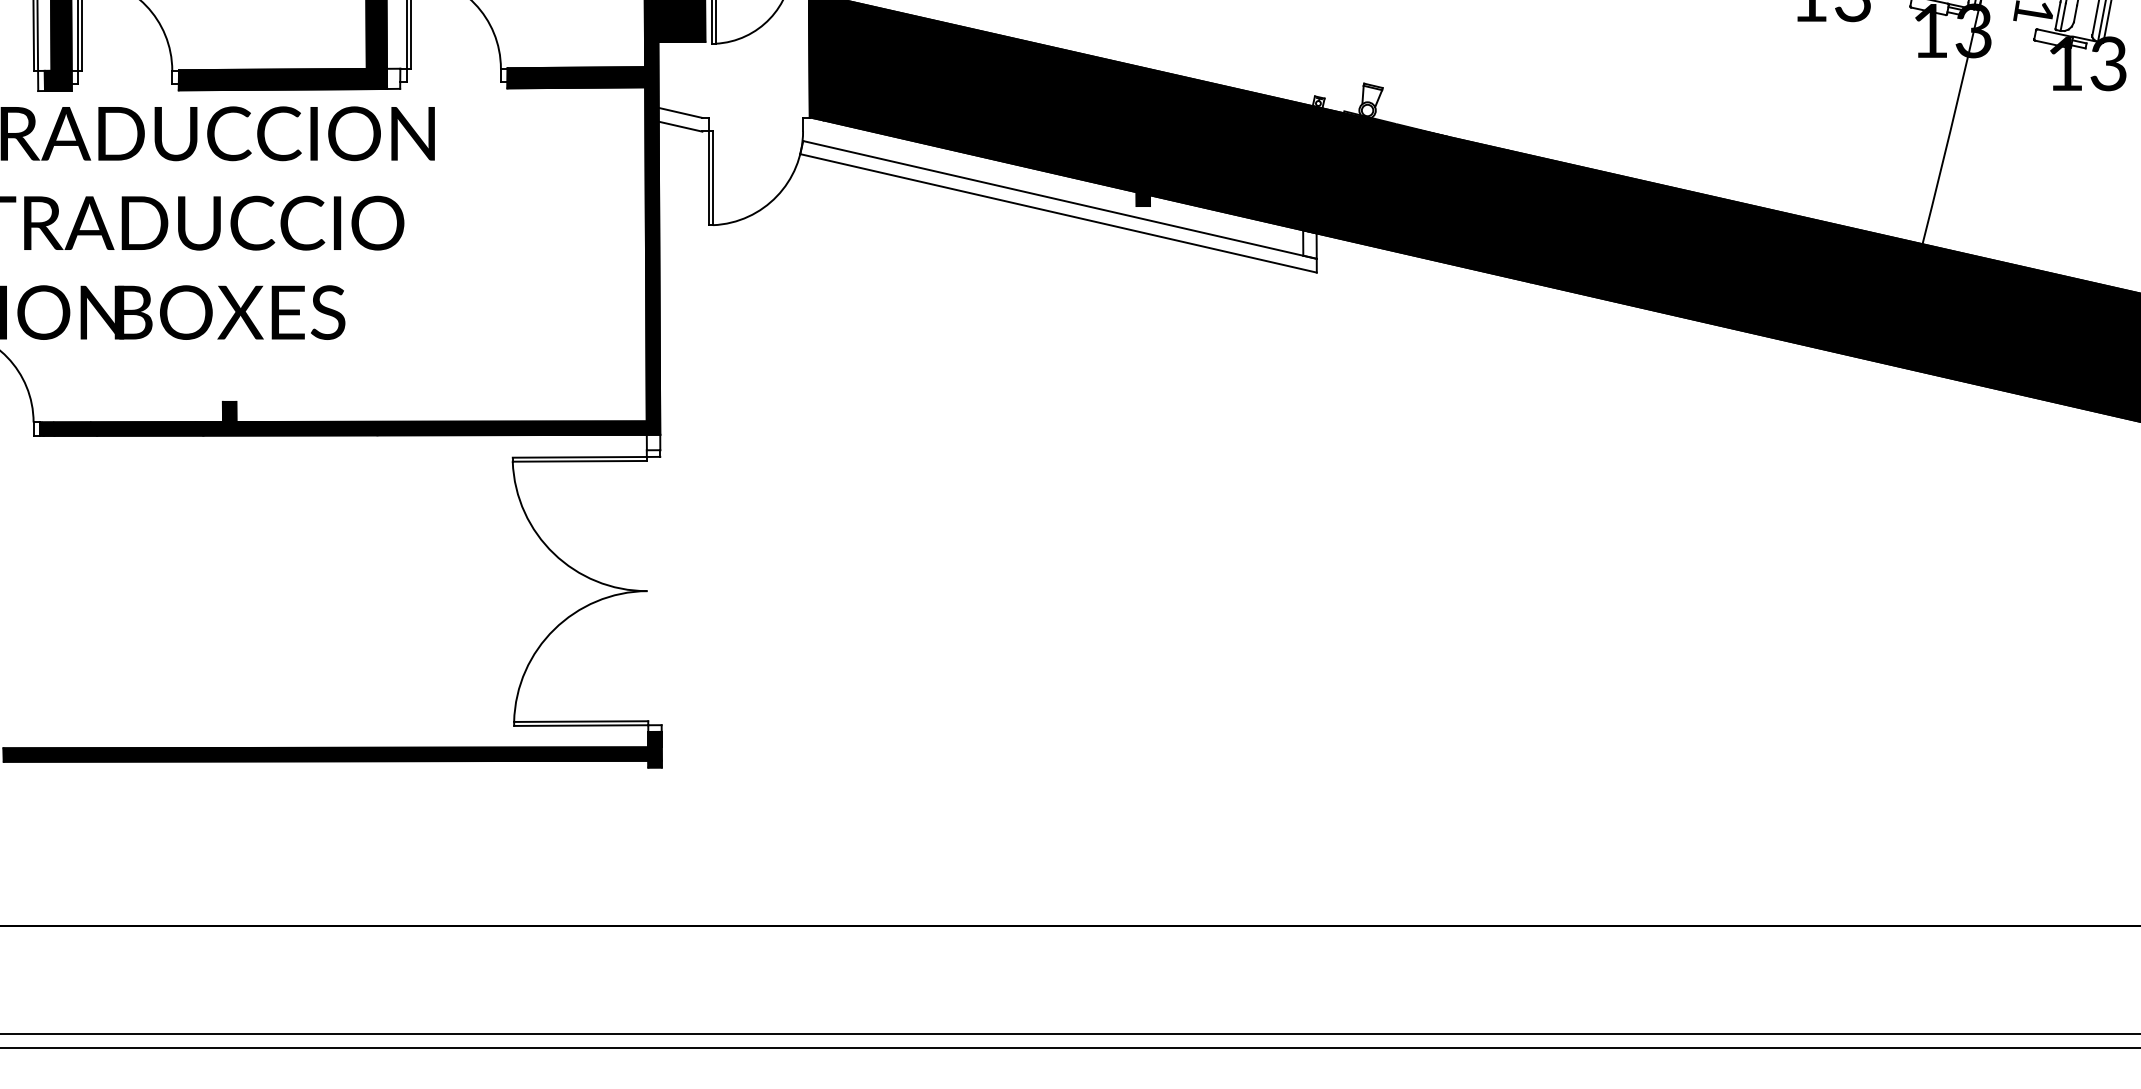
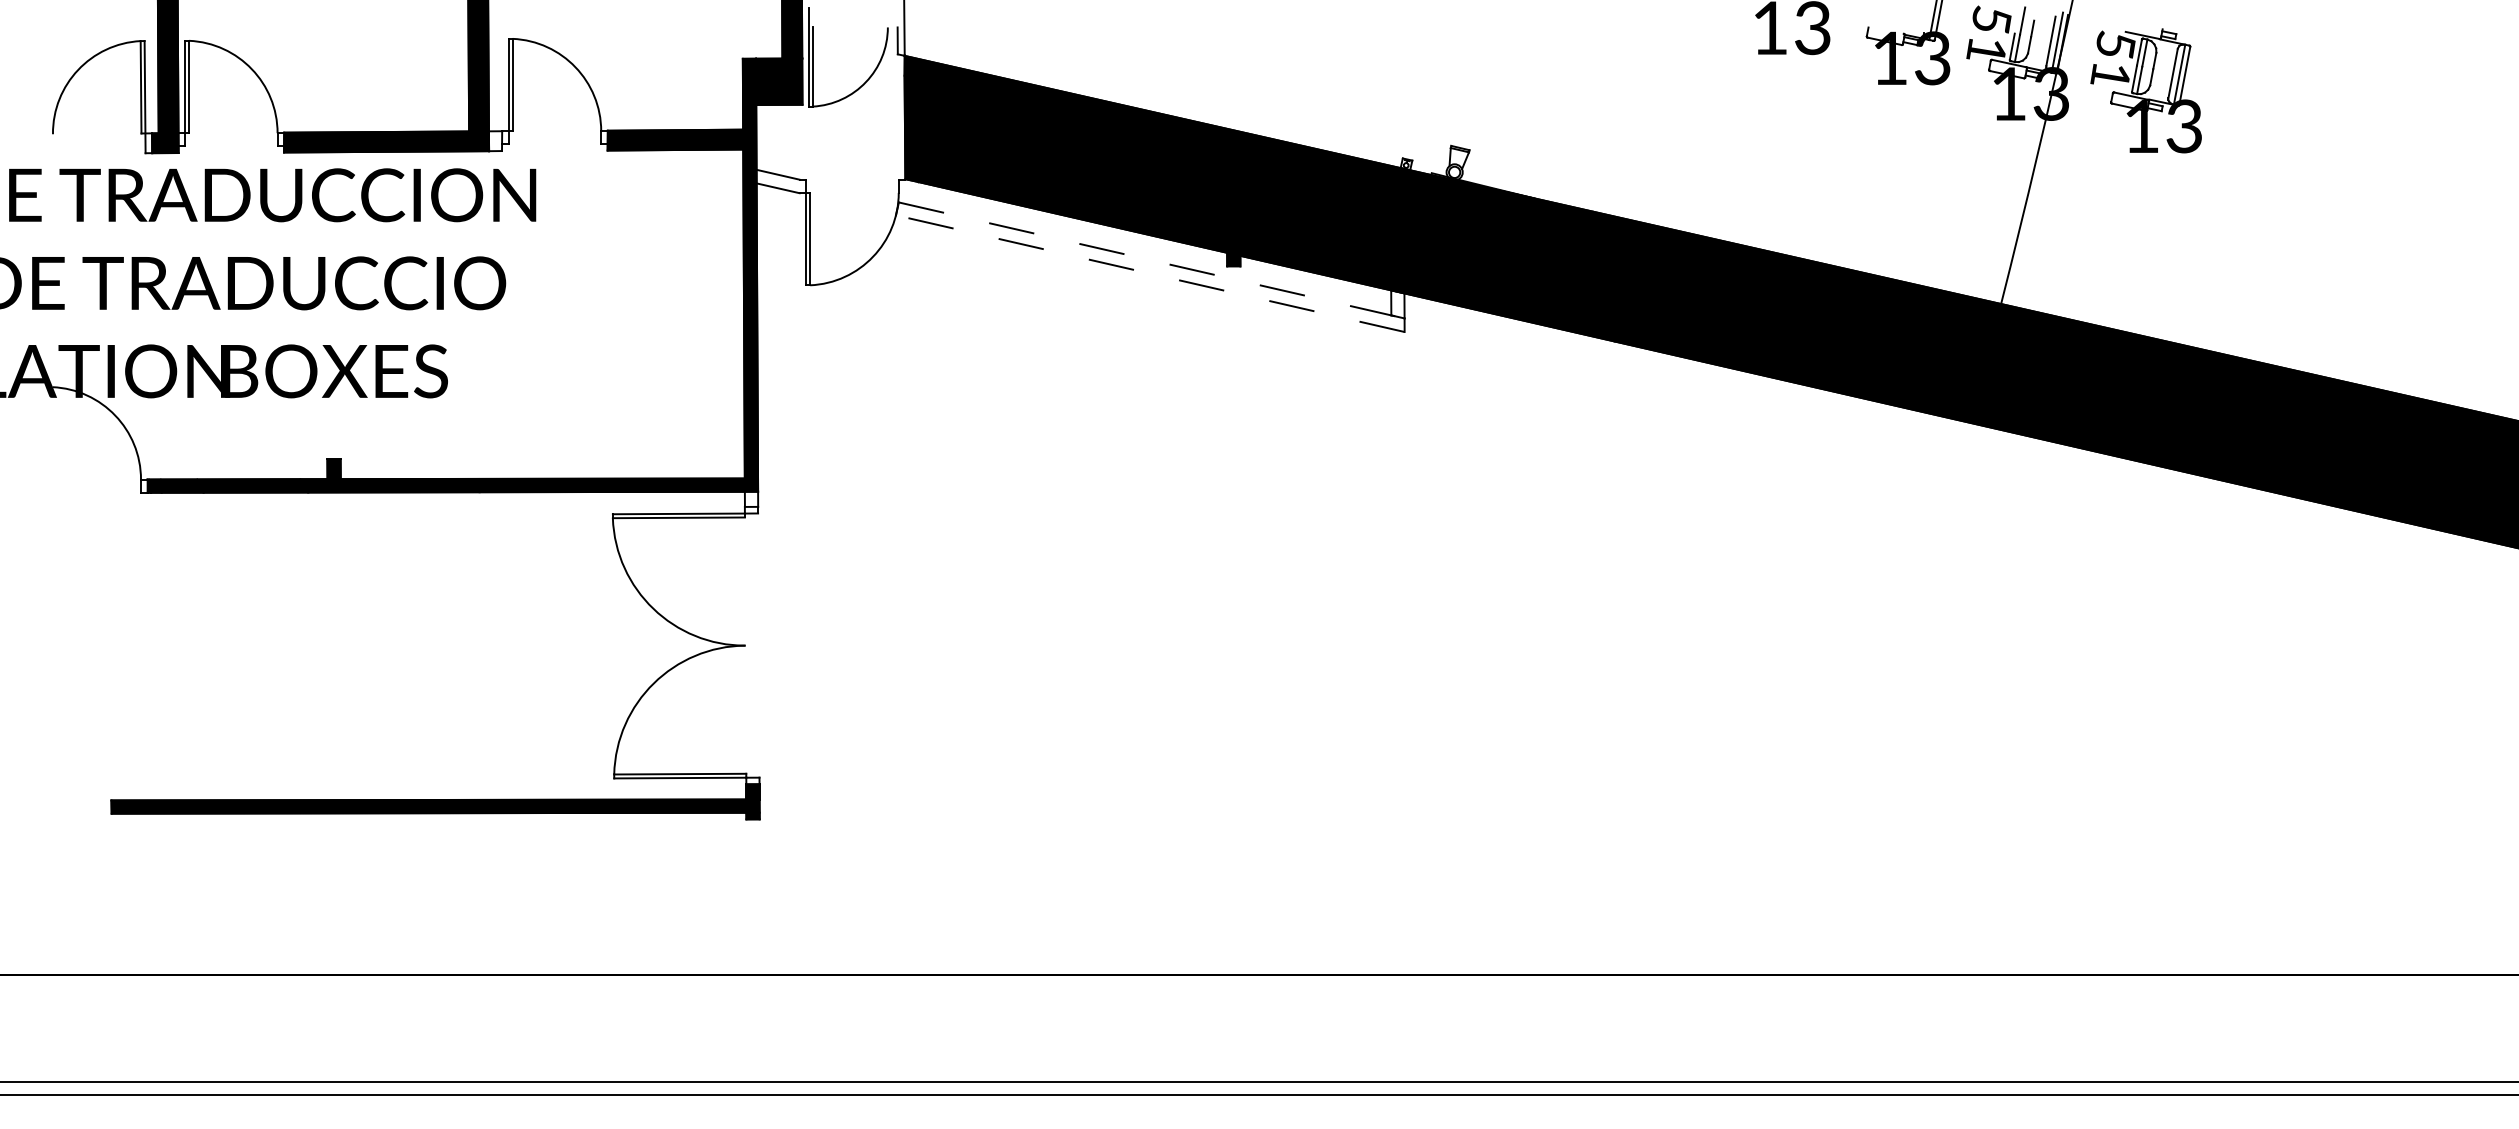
line: (1060, 200) -> (1152, 260), solid -> dashed
line: (1058, 213) -> (1150, 273), solid -> dashed

